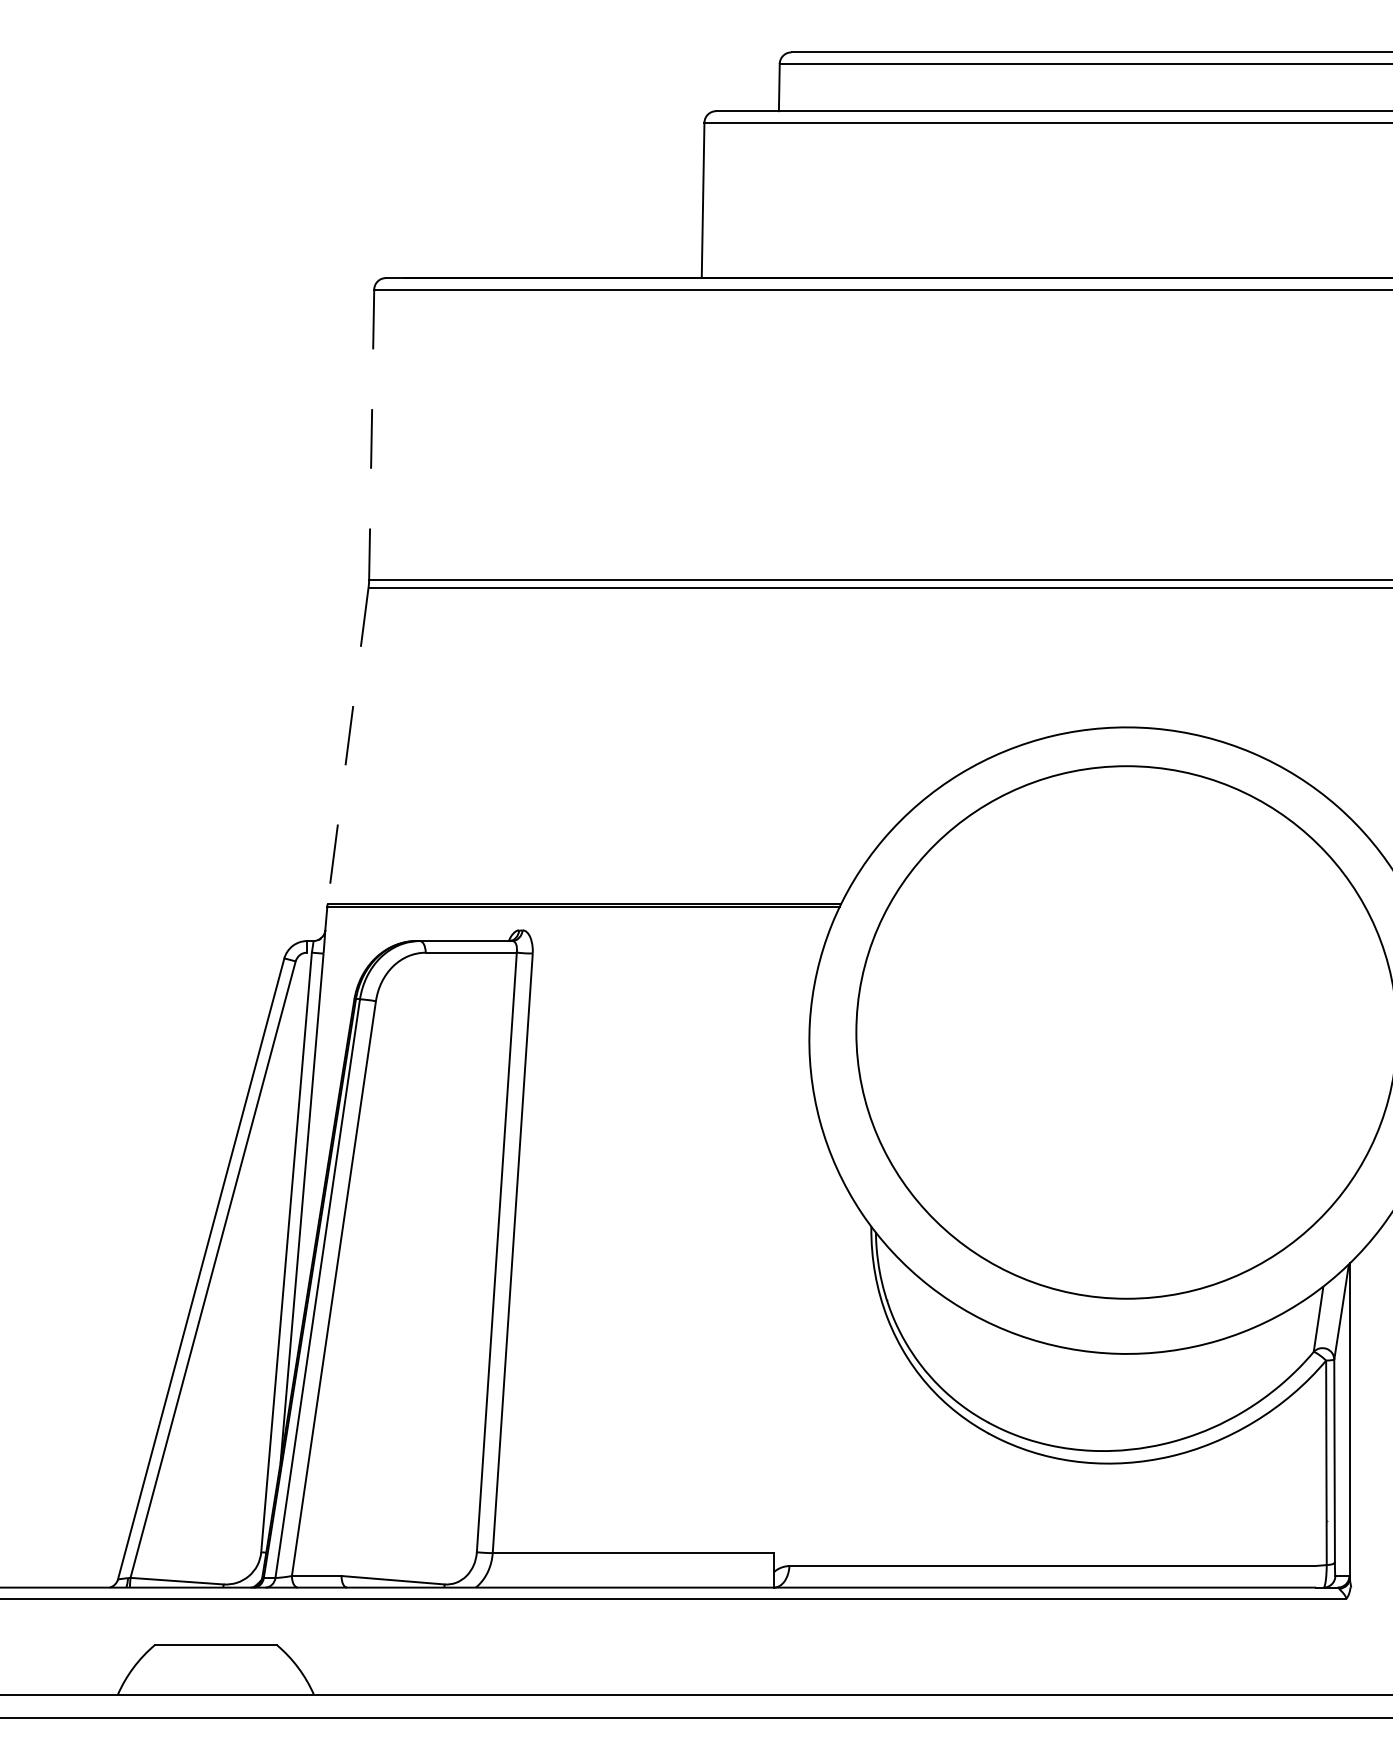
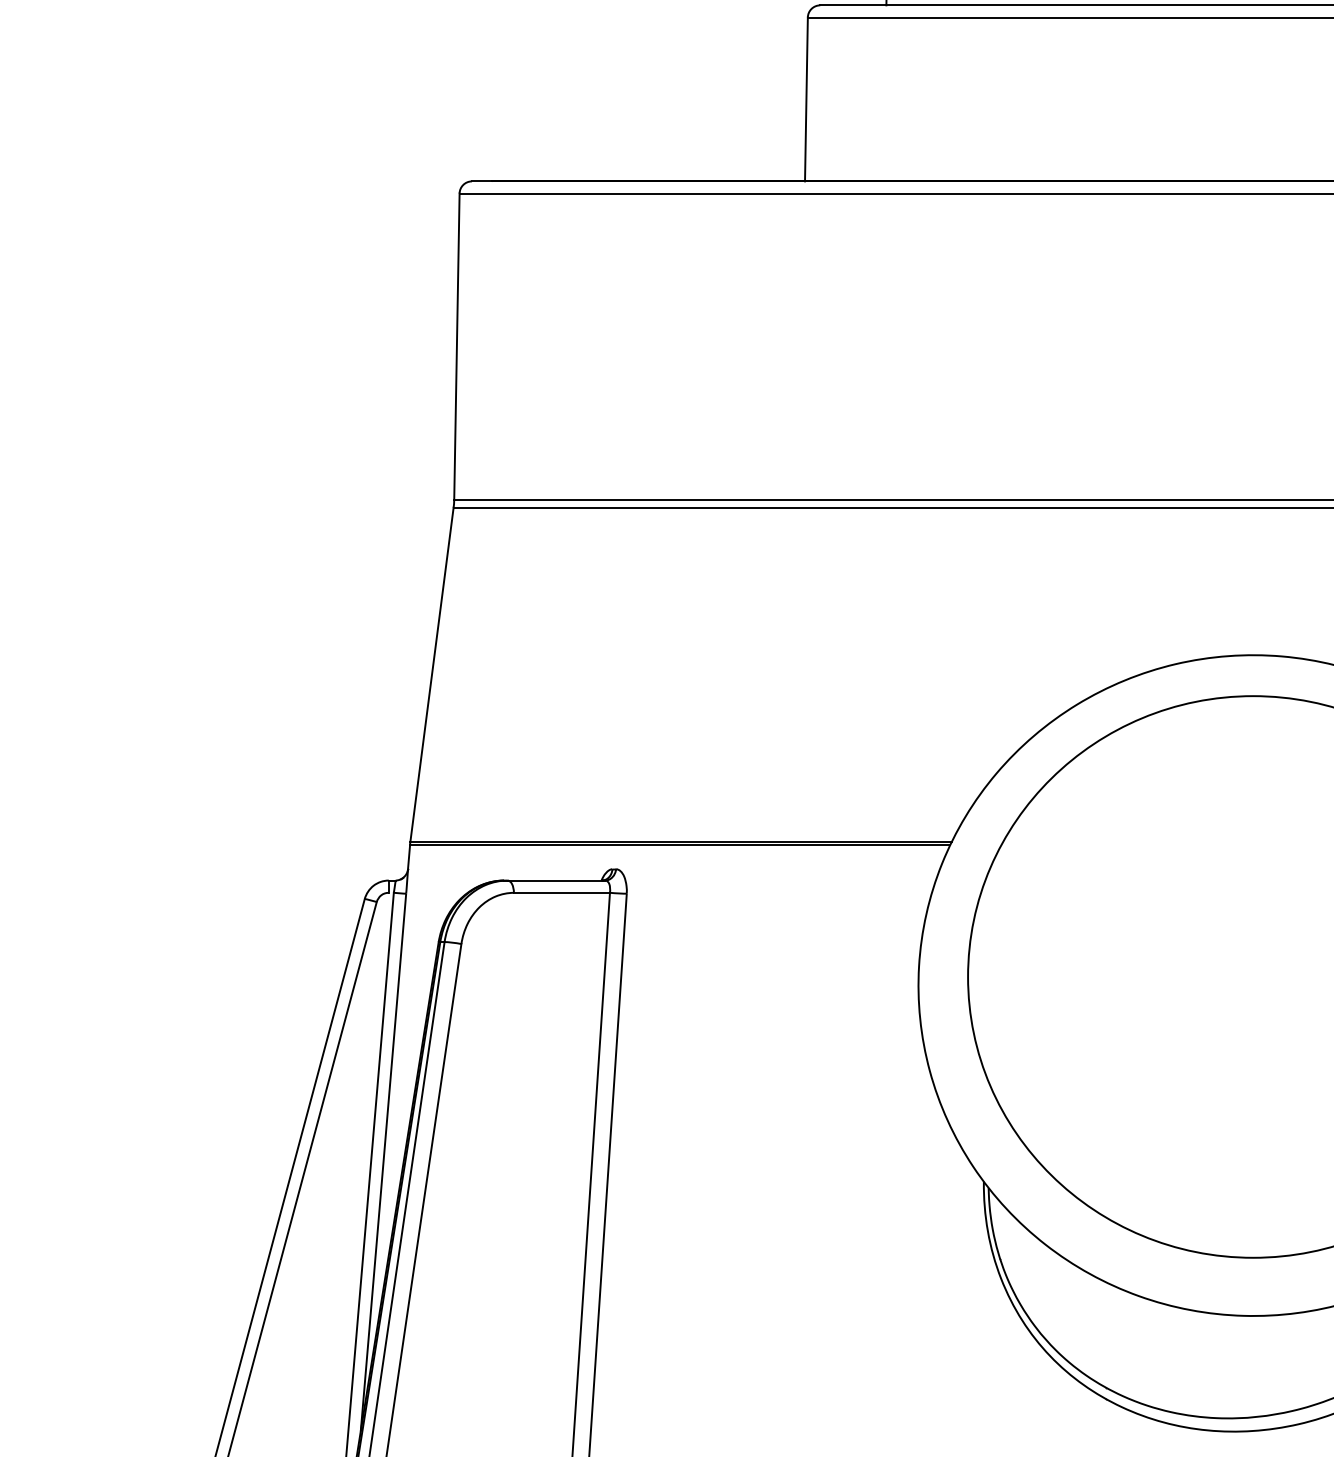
line: (371, 435) -> (456, 347), dashed -> solid
line: (348, 745) -> (432, 674), dashed -> solid

